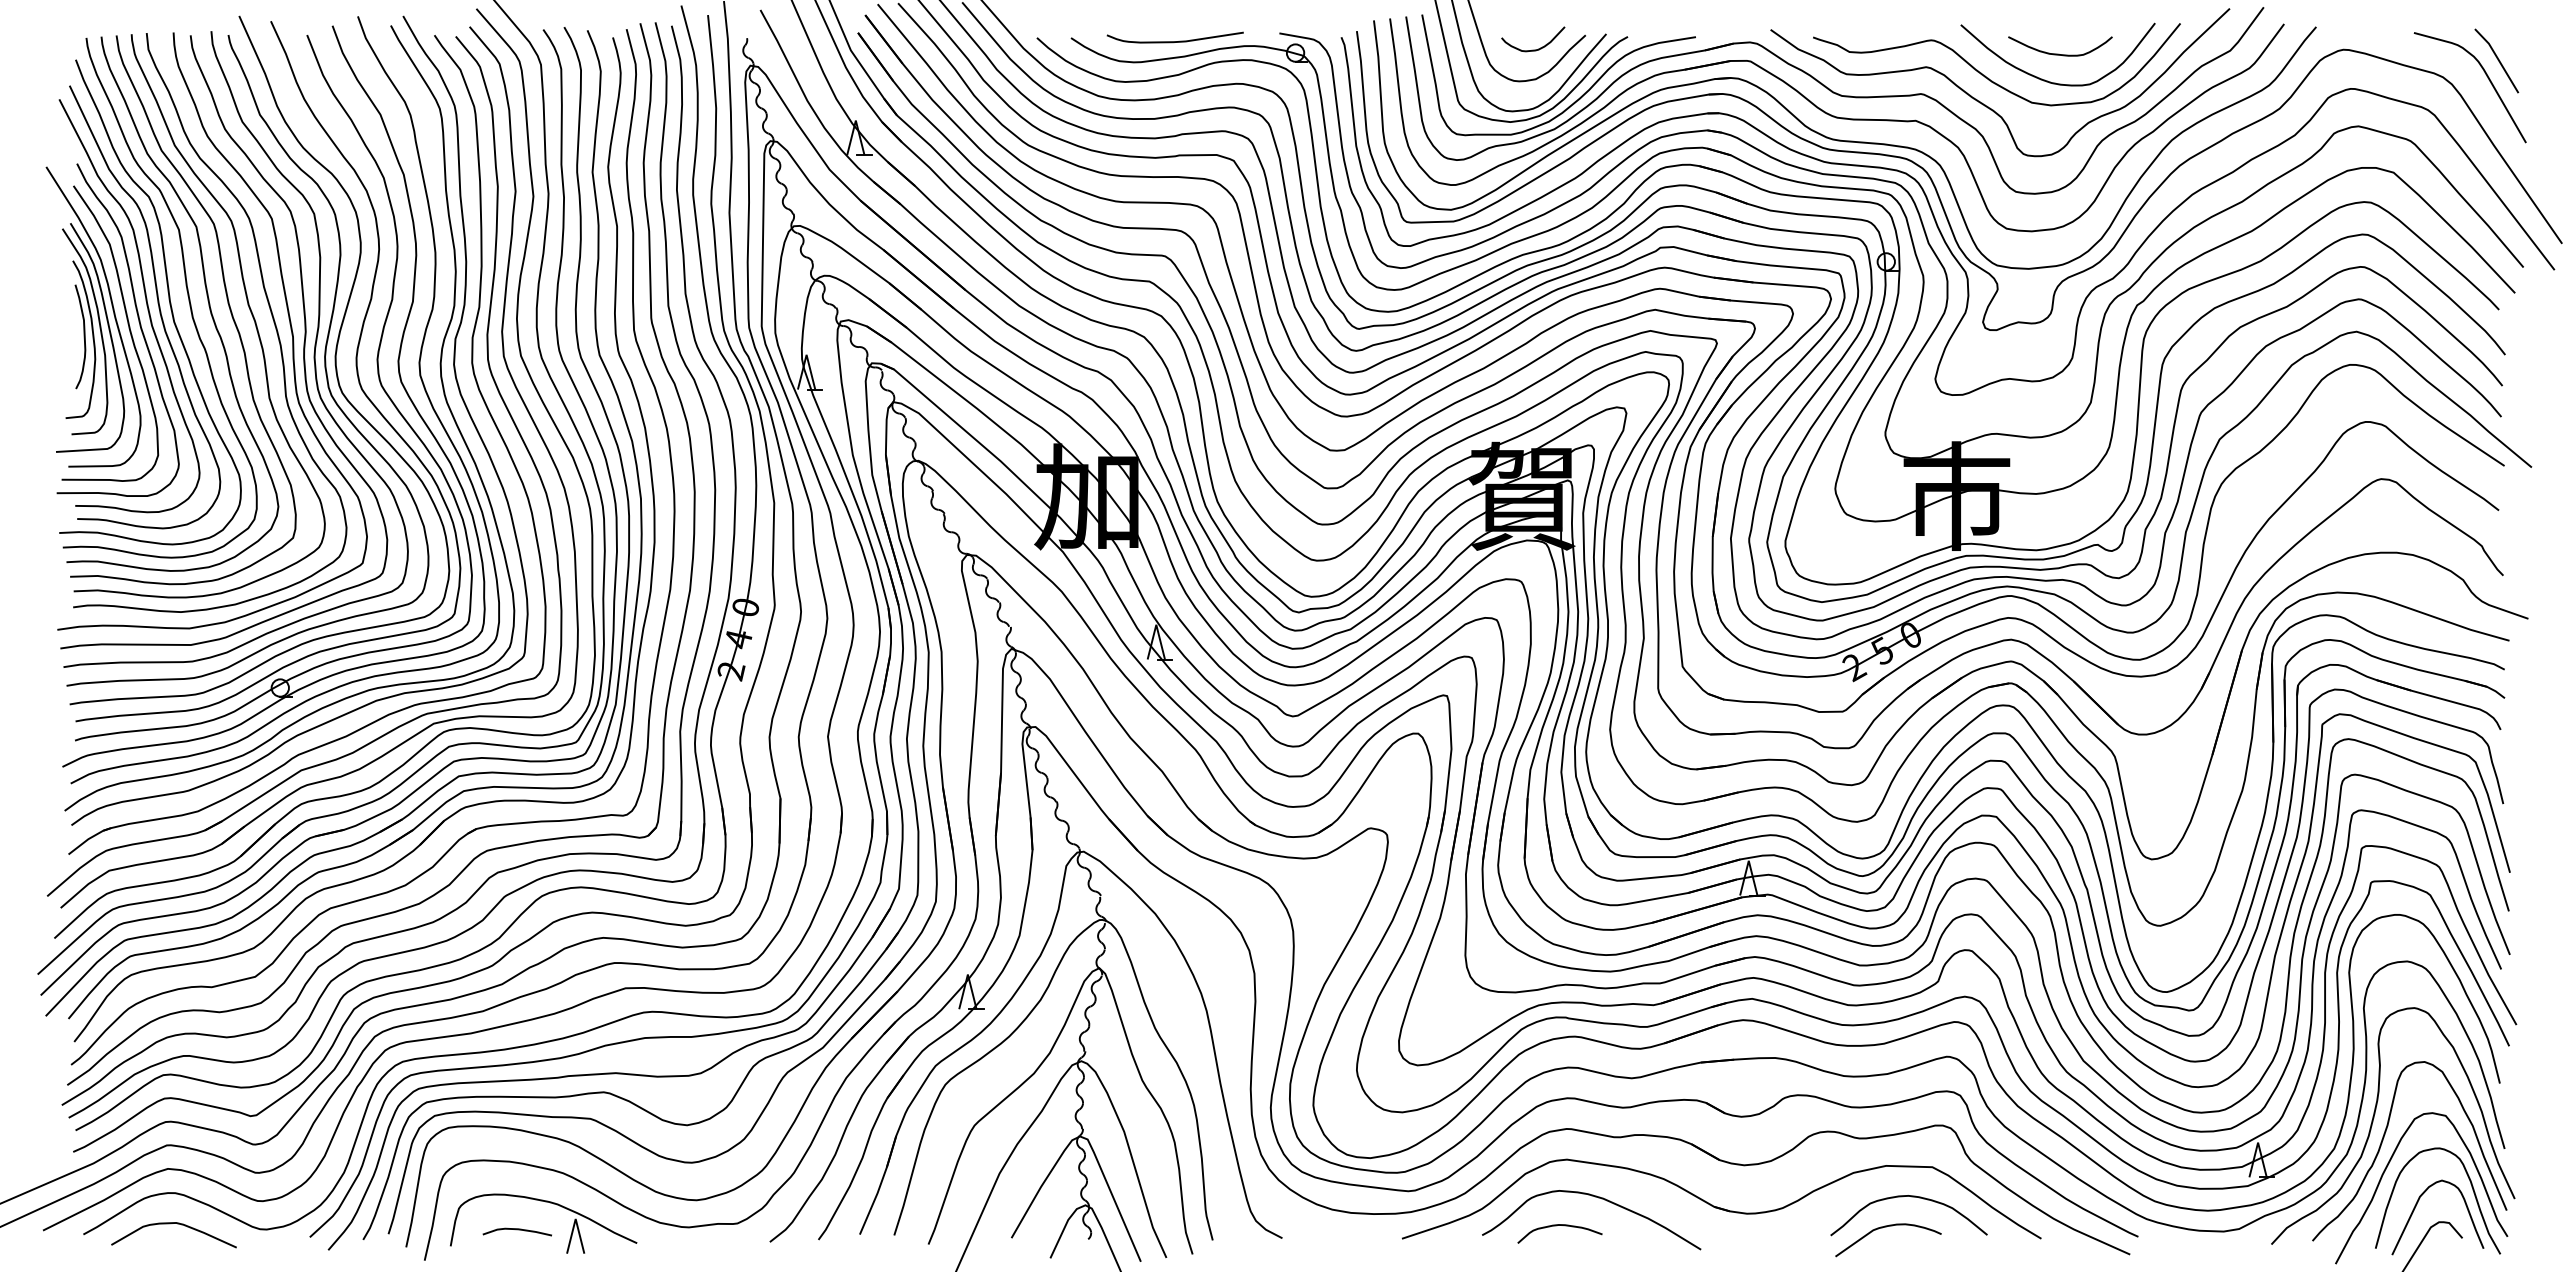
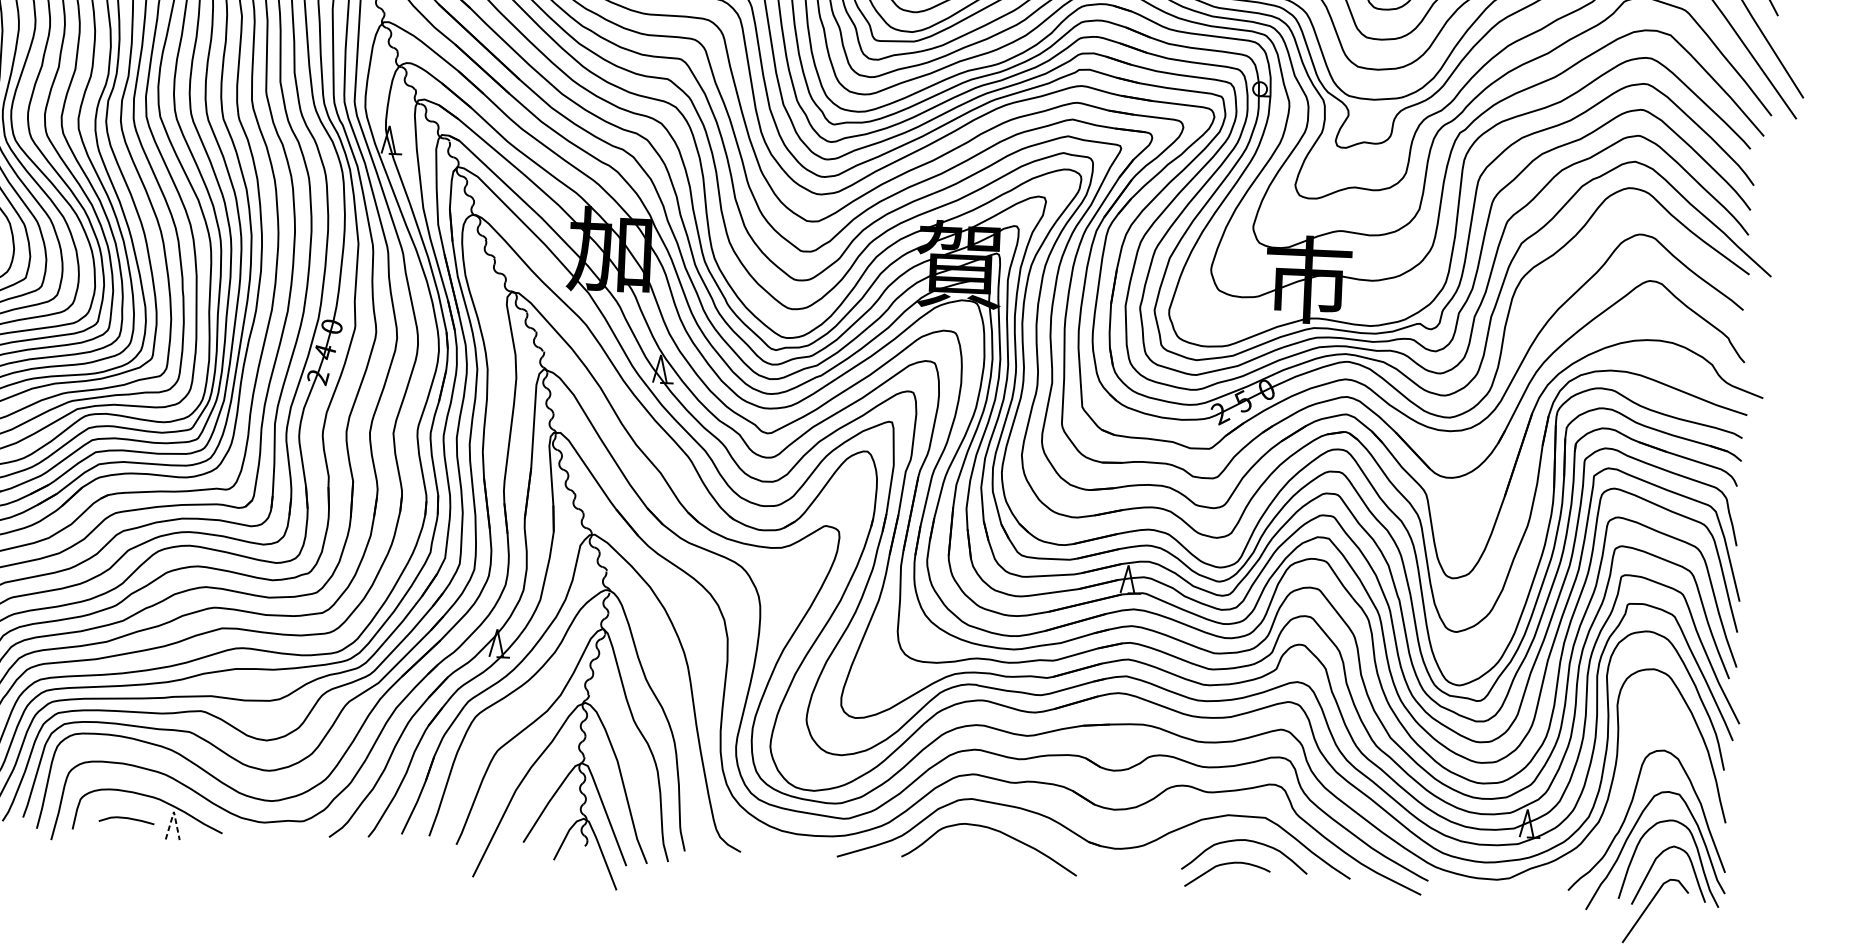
curve: (2373, 1122) -> (1621, 797), removed
line: (575, 1219) -> (173, 812), solid -> dashed
curve: (1556, 1226) -> (961, 852), removed

